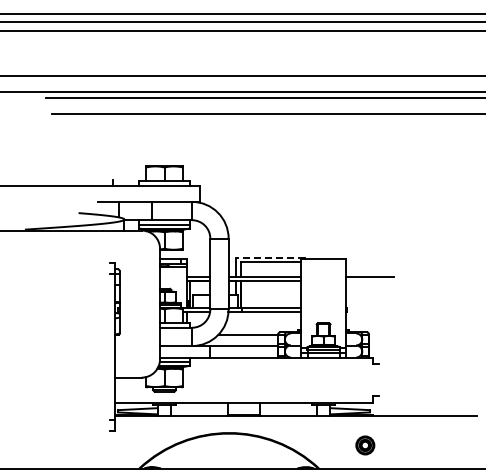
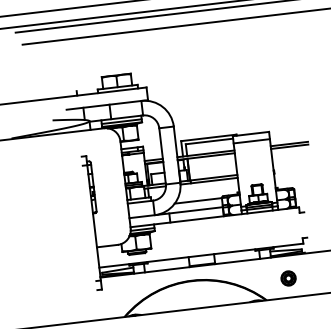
line: (270, 257) -> (208, 137), dashed -> solid
line: (323, 268) -> (251, 141), added
line: (369, 280) -> (289, 146), added
part: (365, 445) -> (288, 278), moved

